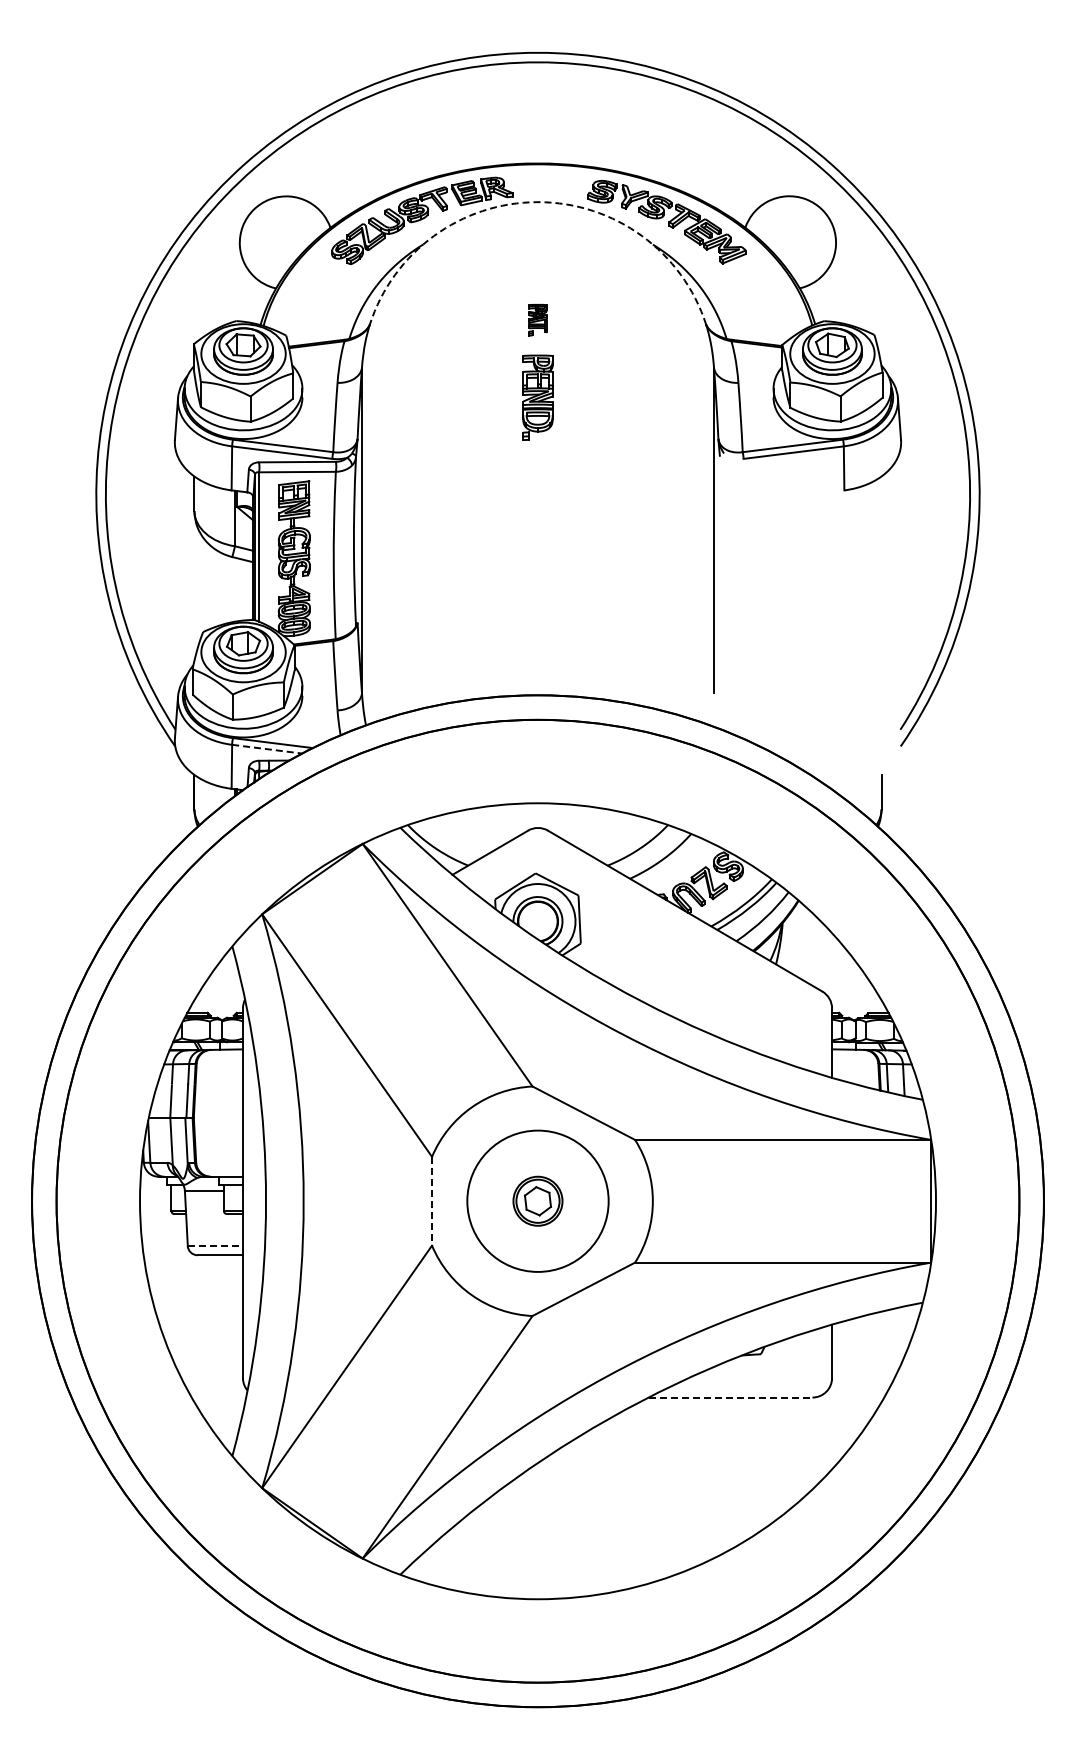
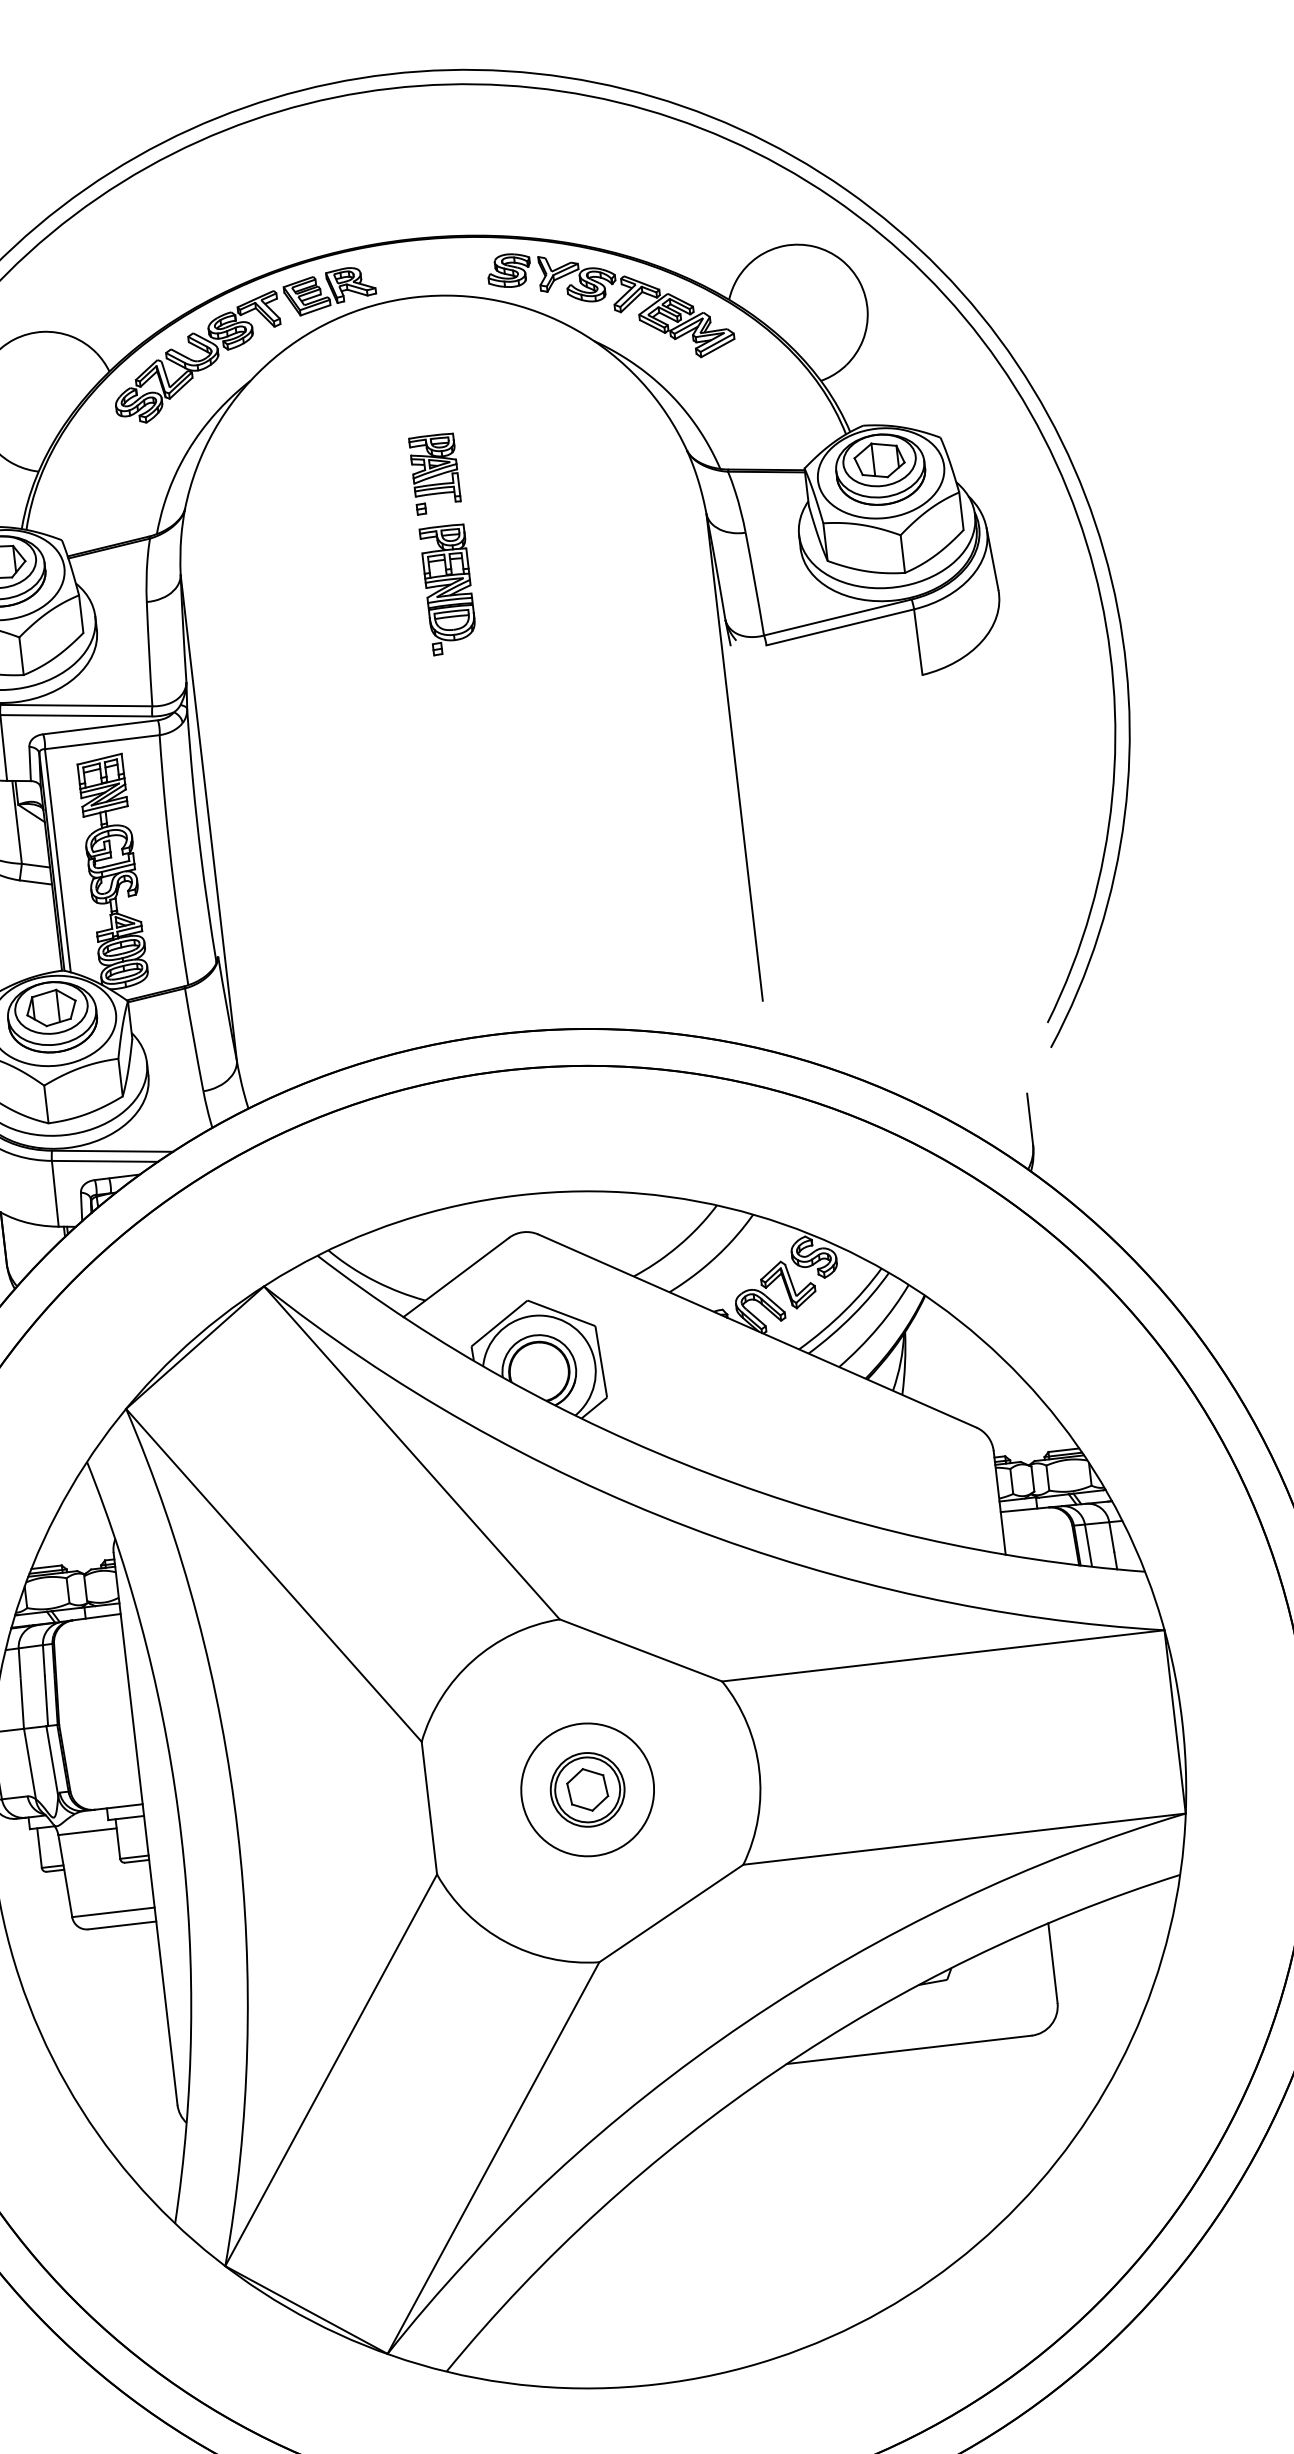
arc: (537, 202) -> (414, 297), dashed -> solid
part: (537, 319) -> (434, 472), size x1.67
line: (267, 749) -> (105, 1161), dashed -> solid
line: (432, 1201) -> (430, 1808), dashed -> solid
circle: (537, 1201) -> (586, 1790), size x0.62
line: (215, 1245) -> (113, 1911), dashed -> solid
line: (730, 1397) -> (909, 2049), dashed -> solid

